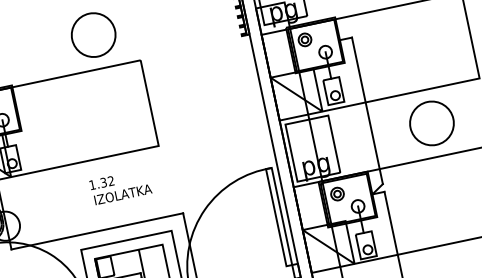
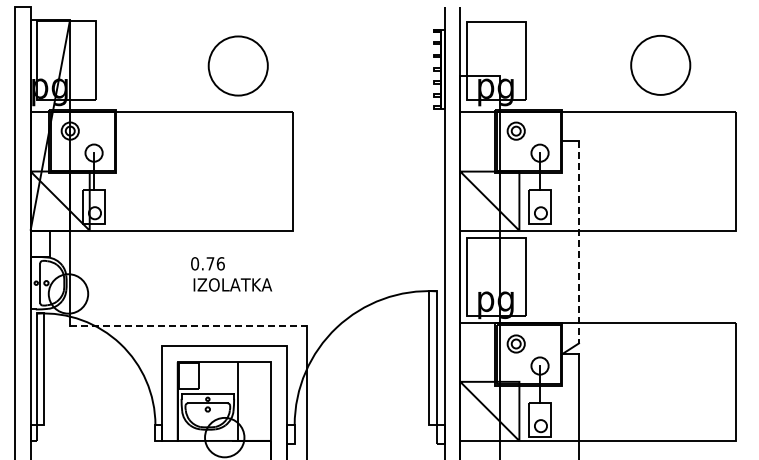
line: (367, 111) -> (578, 242), solid -> dashed
circle: (431, 123) -> (660, 276), removed
text: (101, 182) -> (207, 263), 1.32 -> 0.76
line: (97, 231) -> (188, 326), solid -> dashed

